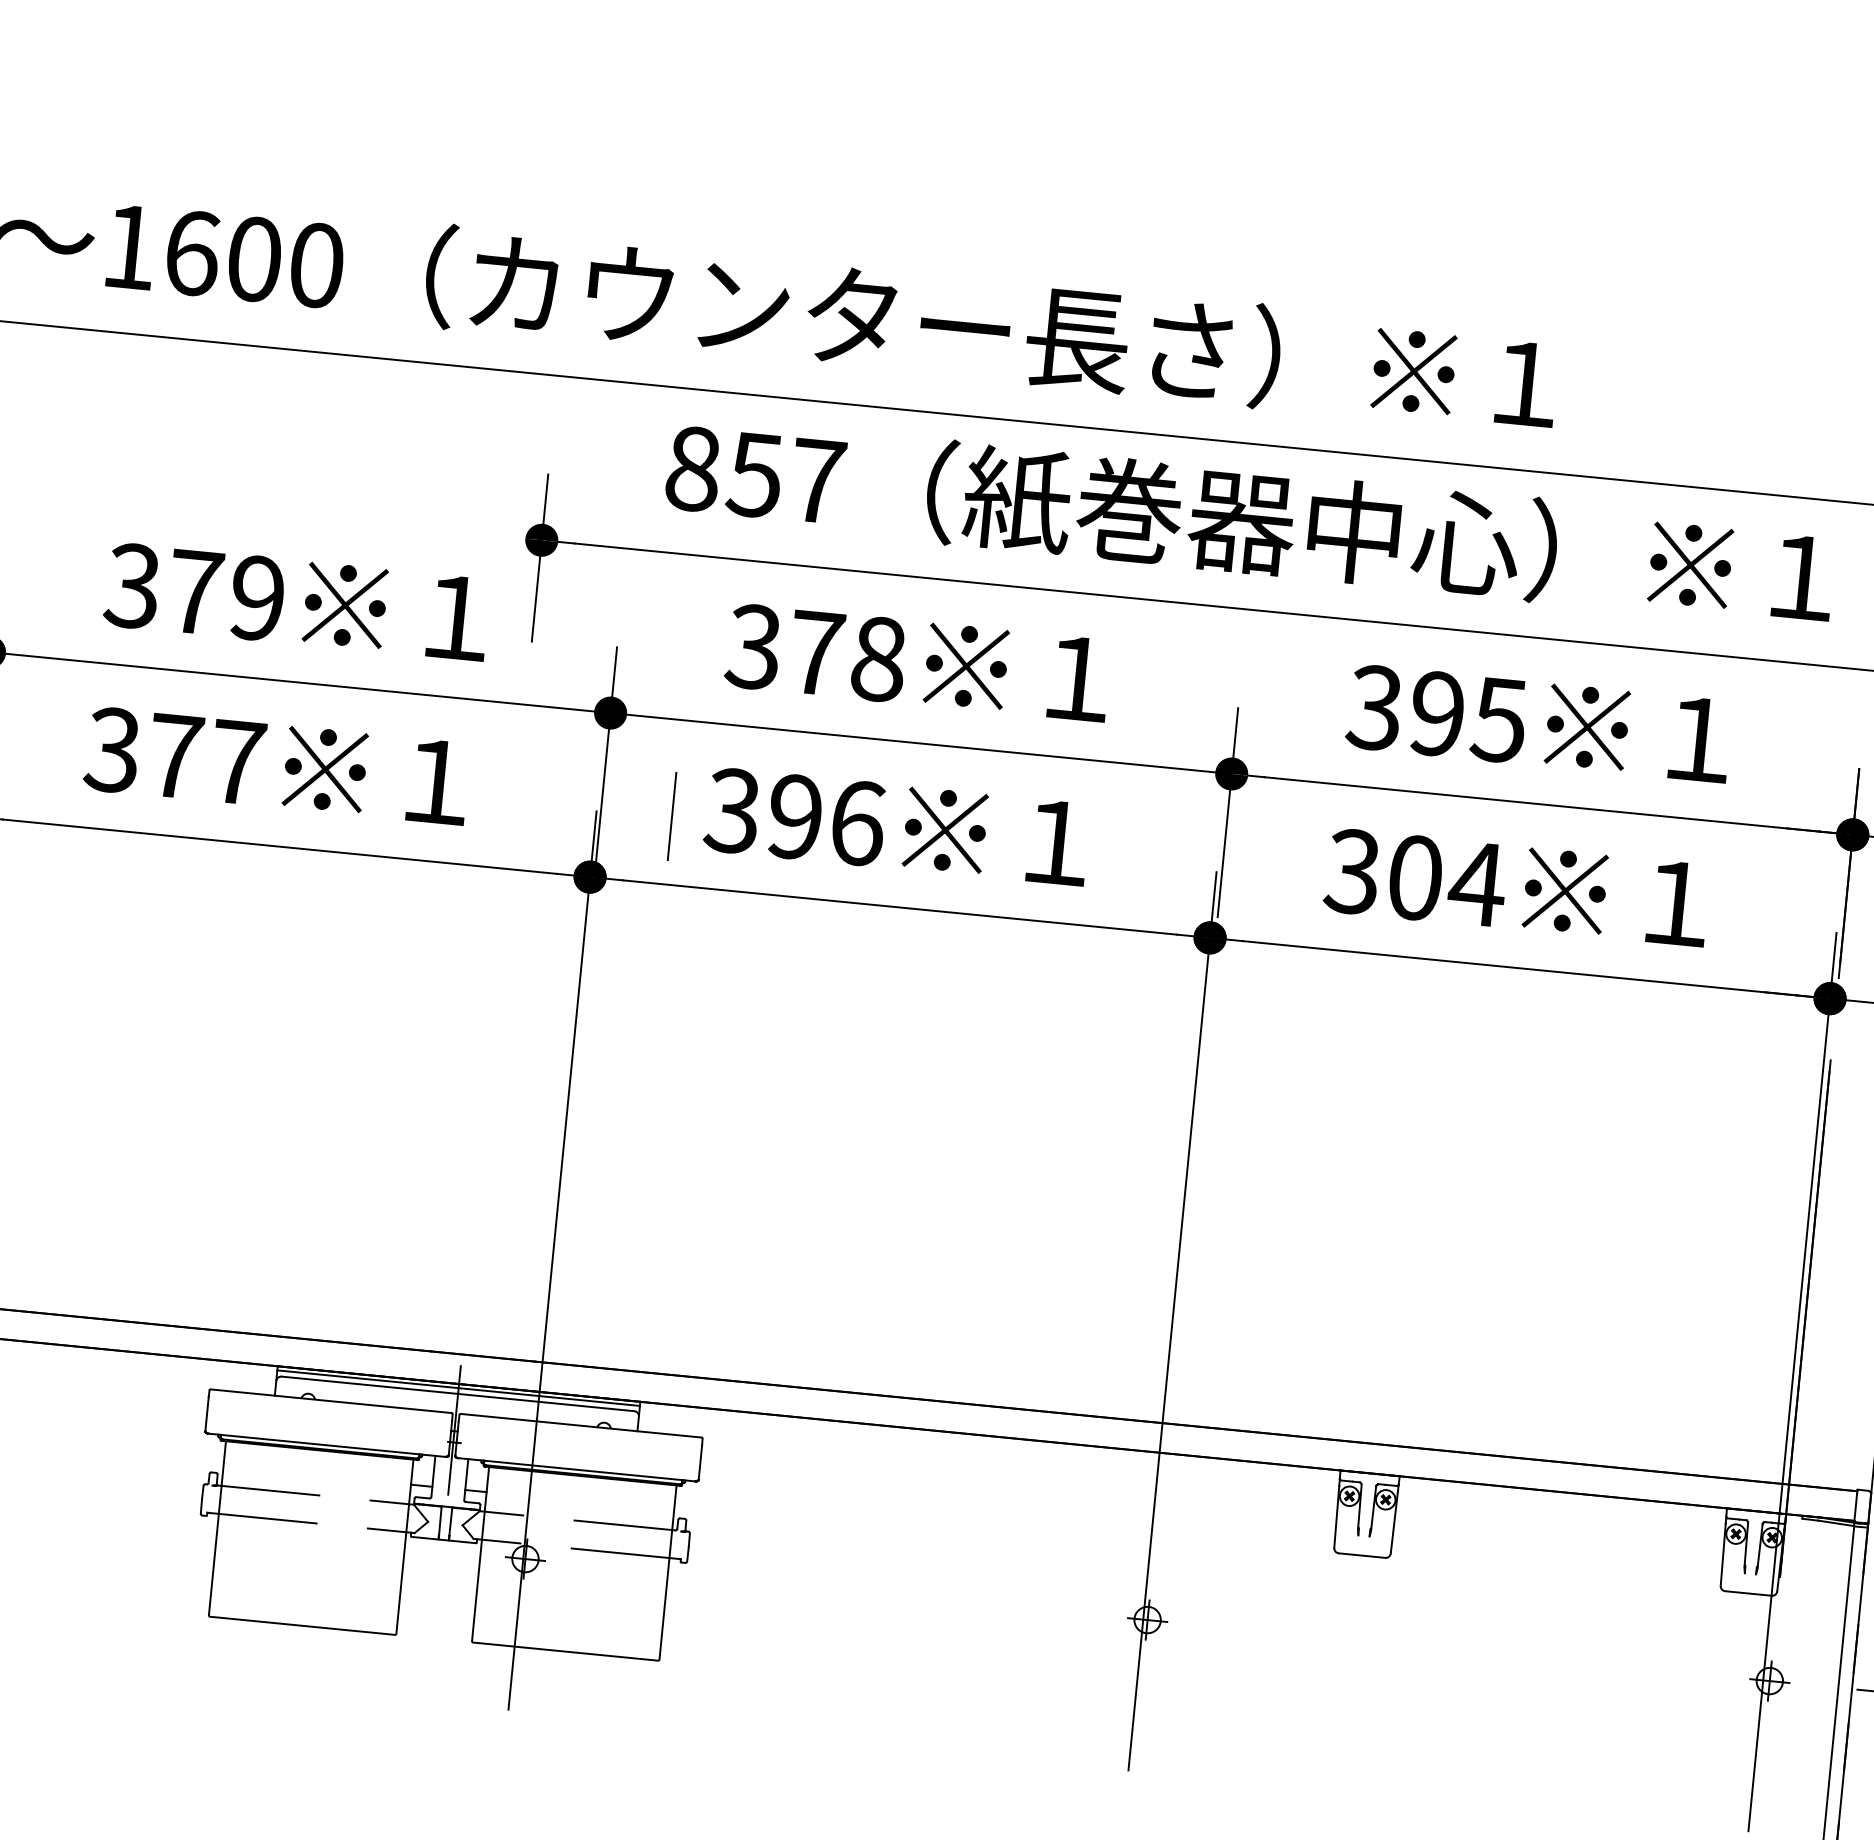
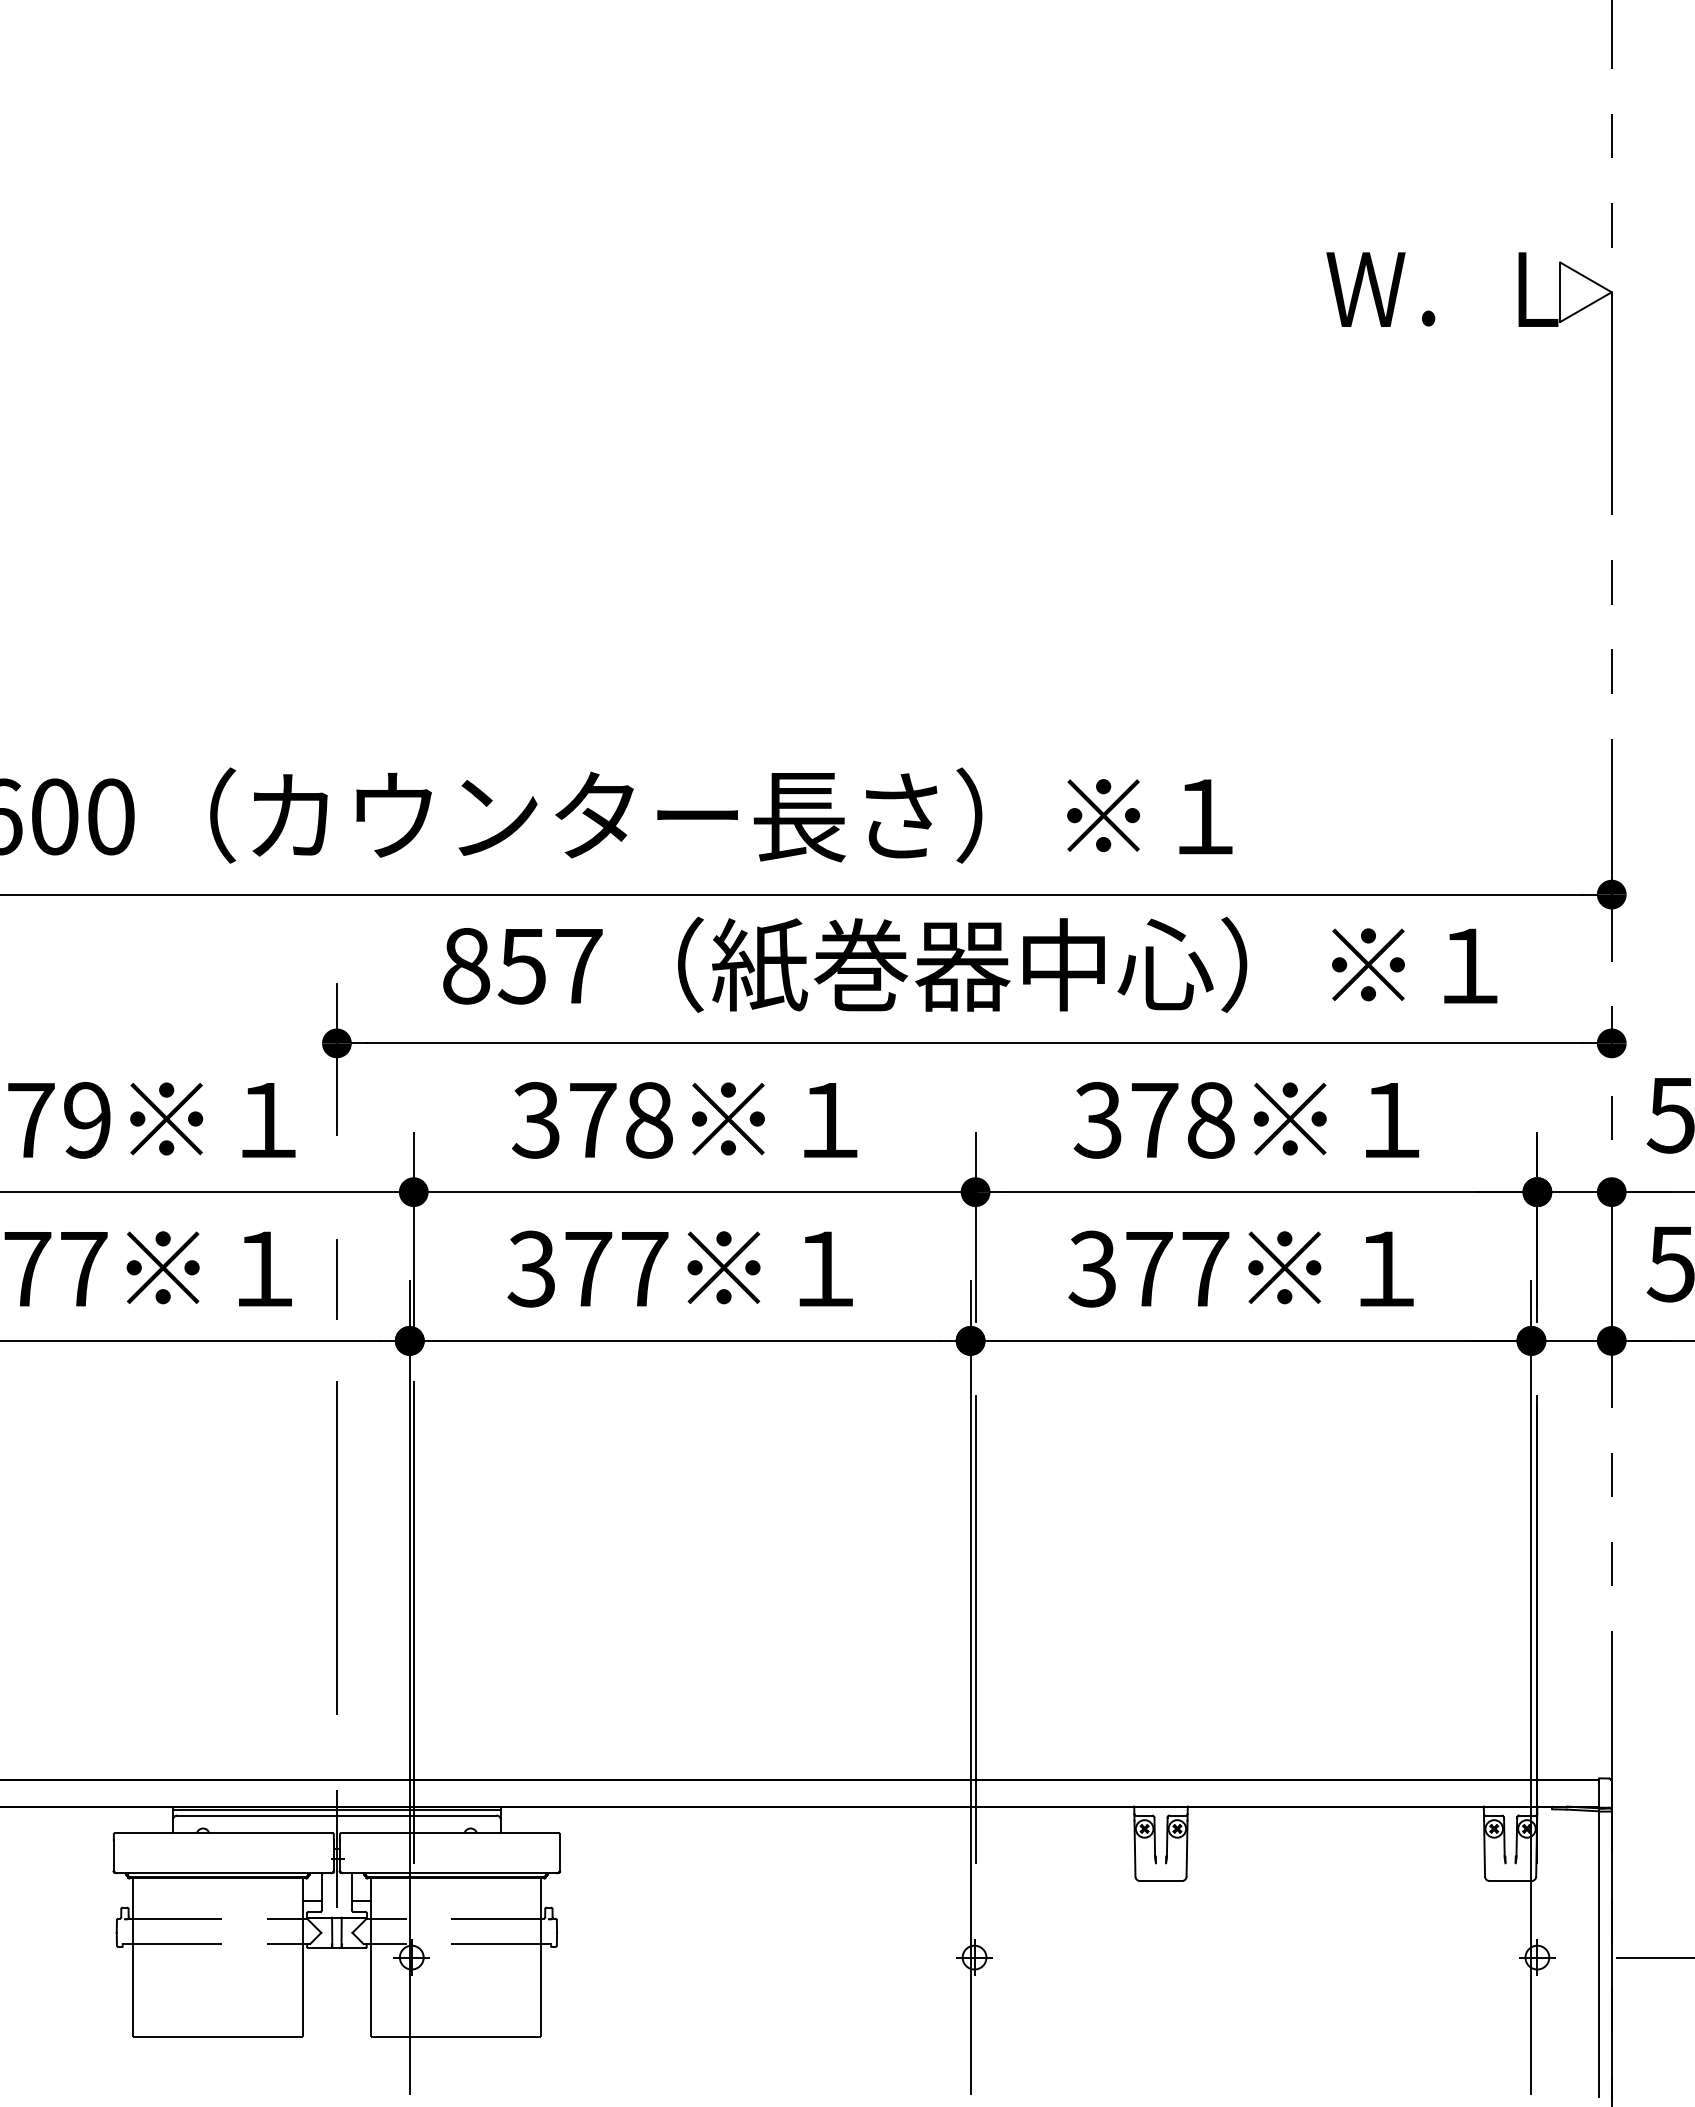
text: (1468, 717) -> (1182, 1120), 395 -> 378
line: (671, 816) -> (336, 1279), moved
text: (826, 819) -> (616, 1268), 396 -> 377
text: (1447, 880) -> (1178, 1268), 304 -> 377
line: (486, 1097) -> (336, 1547), added
line: (563, 1188) -> (413, 1622), added
line: (1184, 1257) -> (975, 1629), added

